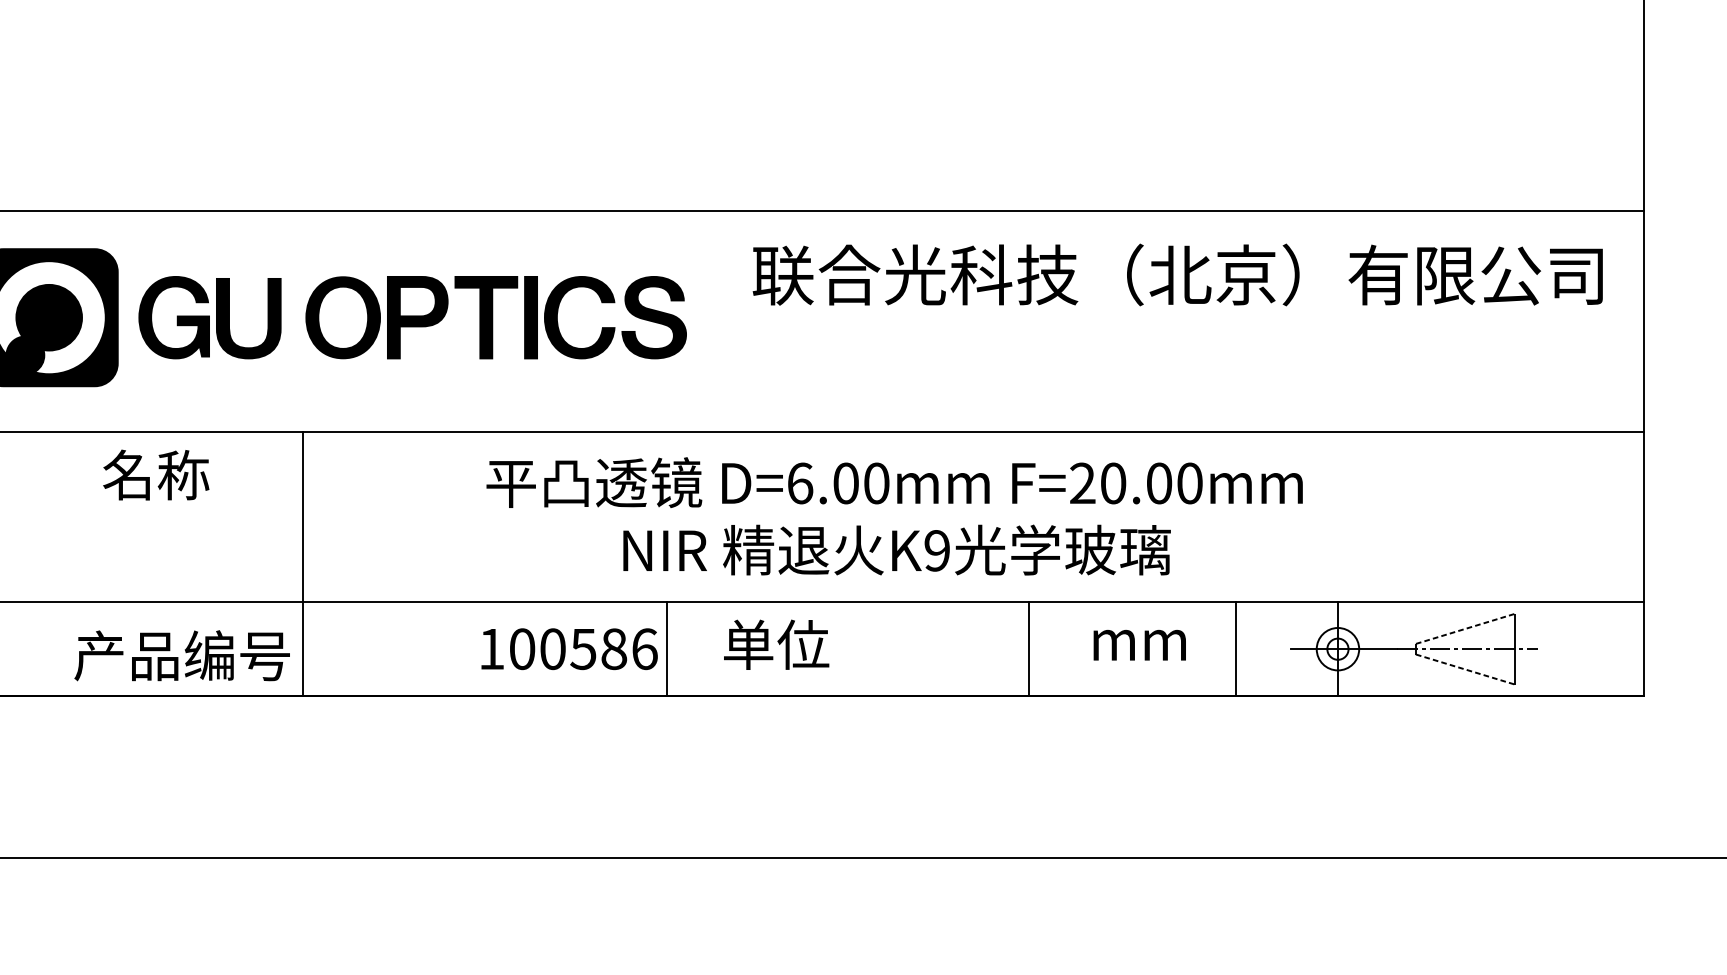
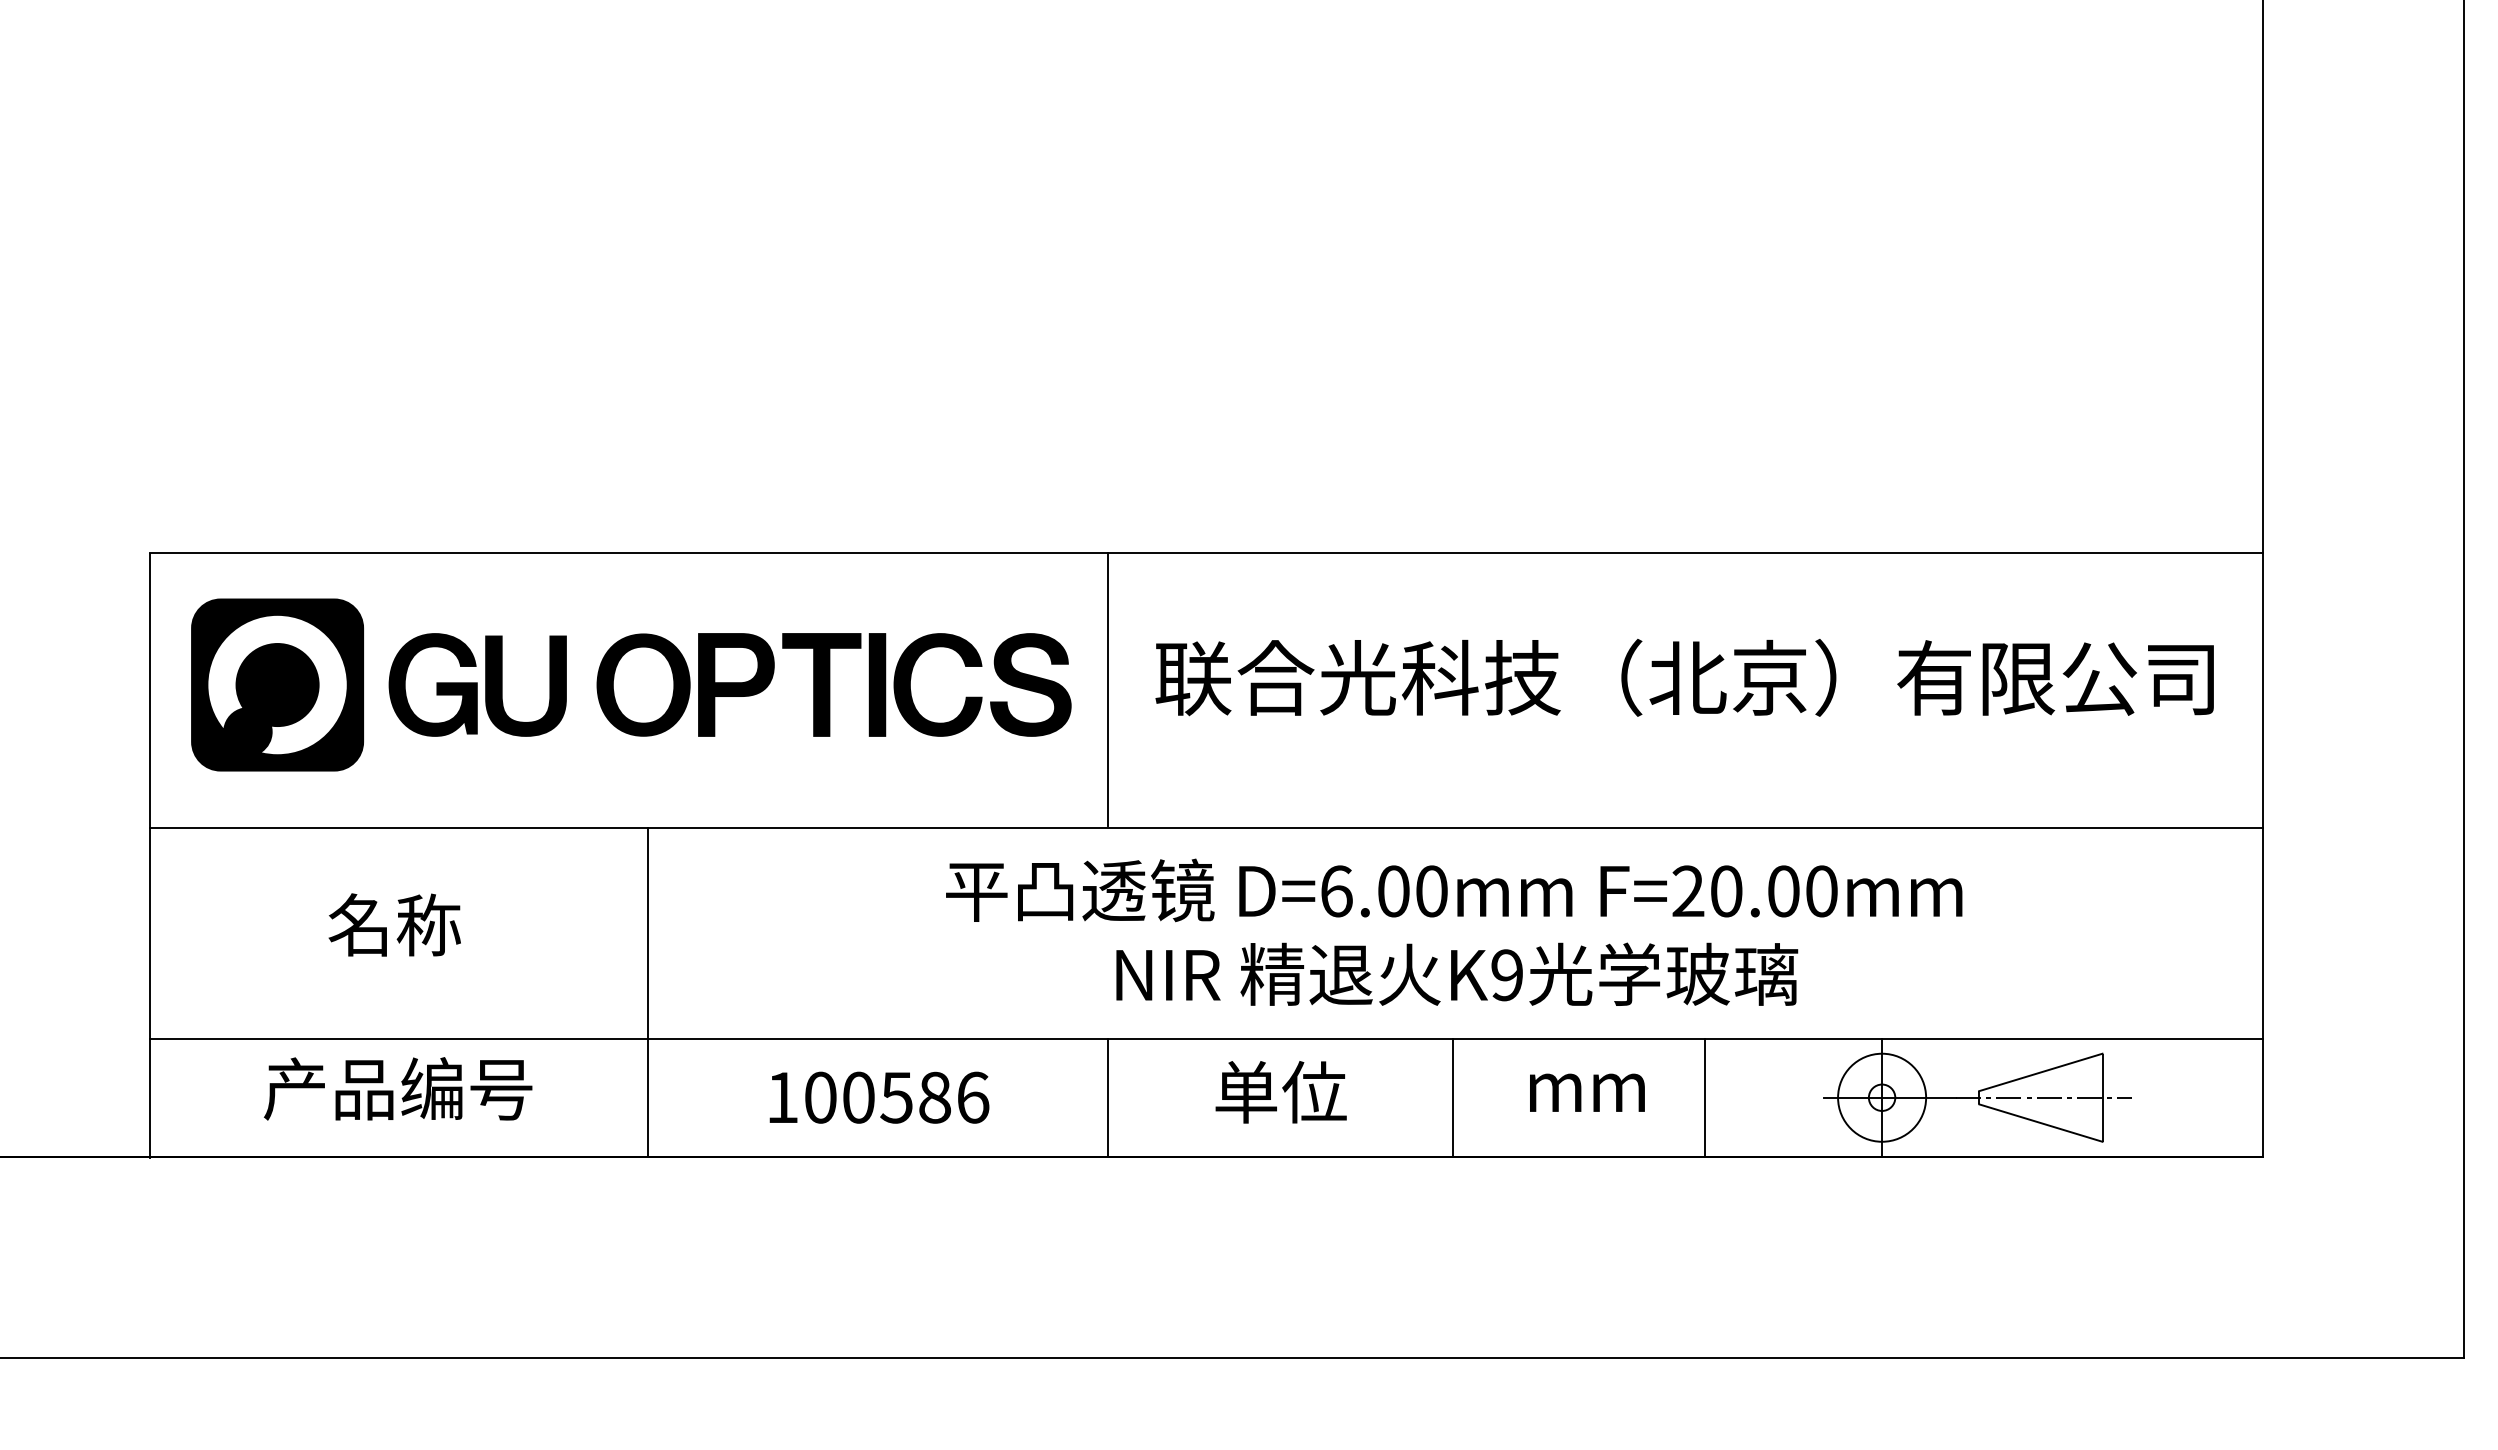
text: (1177, 274) -> (1684, 677), moved
line: (716, 320) -> (1108, 688), added
text: (155, 474) -> (394, 924), moved
text: (894, 515) -> (1454, 931), moved
line: (302, 563) -> (647, 991), moved
line: (1465, 628) -> (2041, 1072), dashed -> solid
text: (776, 644) -> (1280, 1092), moved
text: (1139, 644) -> (1587, 1092), moved
text: (569, 649) -> (879, 1097), moved
line: (666, 649) -> (1108, 1097), moved
line: (1029, 649) -> (1452, 1097), moved
line: (1236, 649) -> (1705, 1097), moved
circle: (1338, 649) -> (1882, 1097), size x1.67
text: (182, 655) -> (398, 1088), moved
line: (1465, 669) -> (2041, 1123), dashed -> solid

